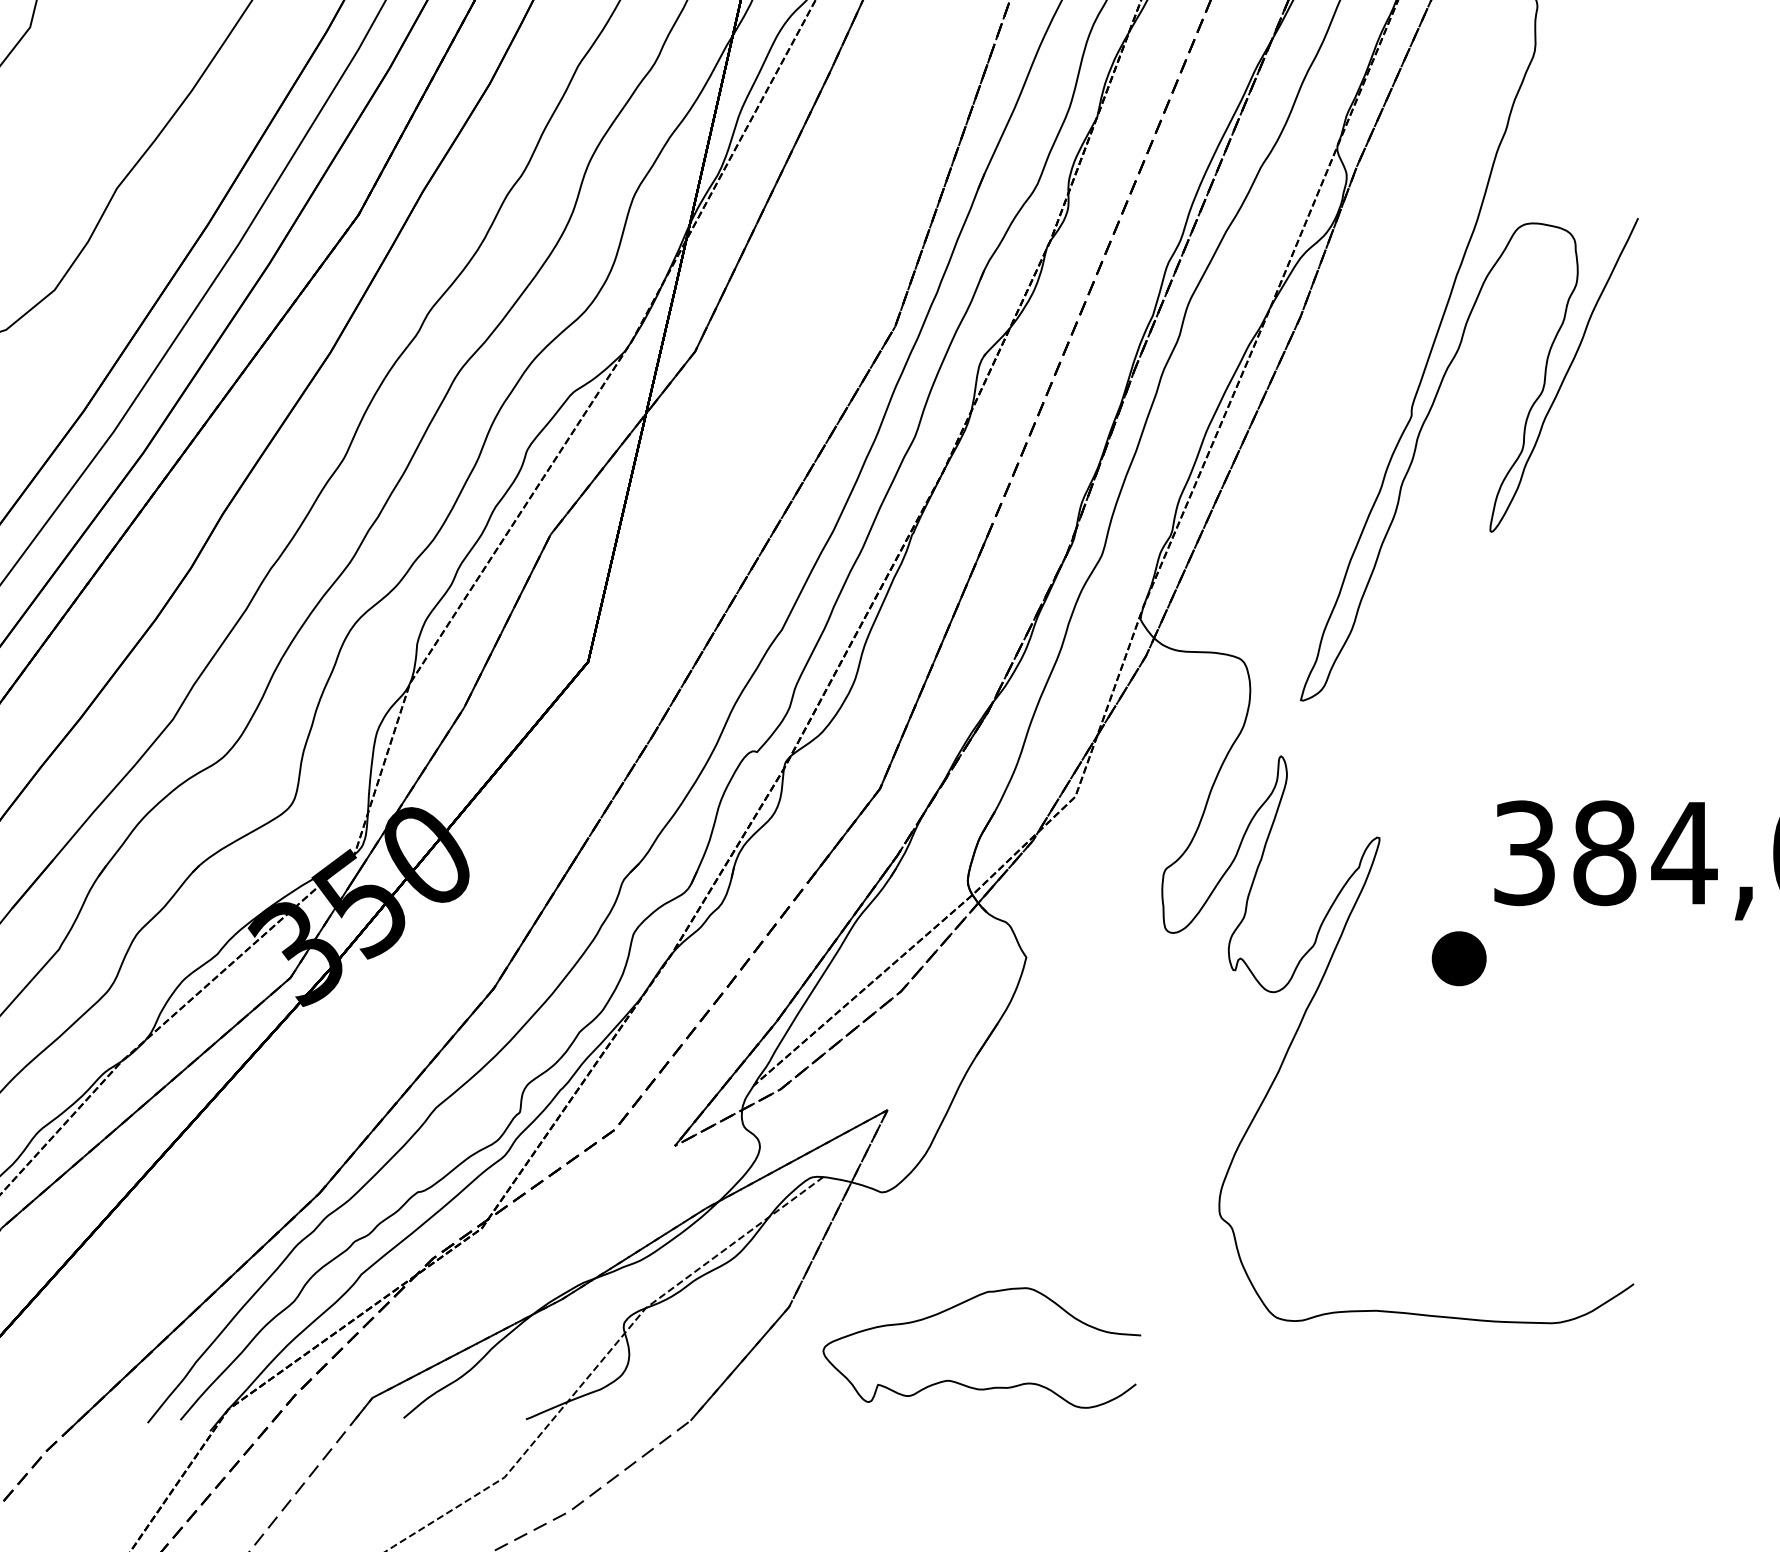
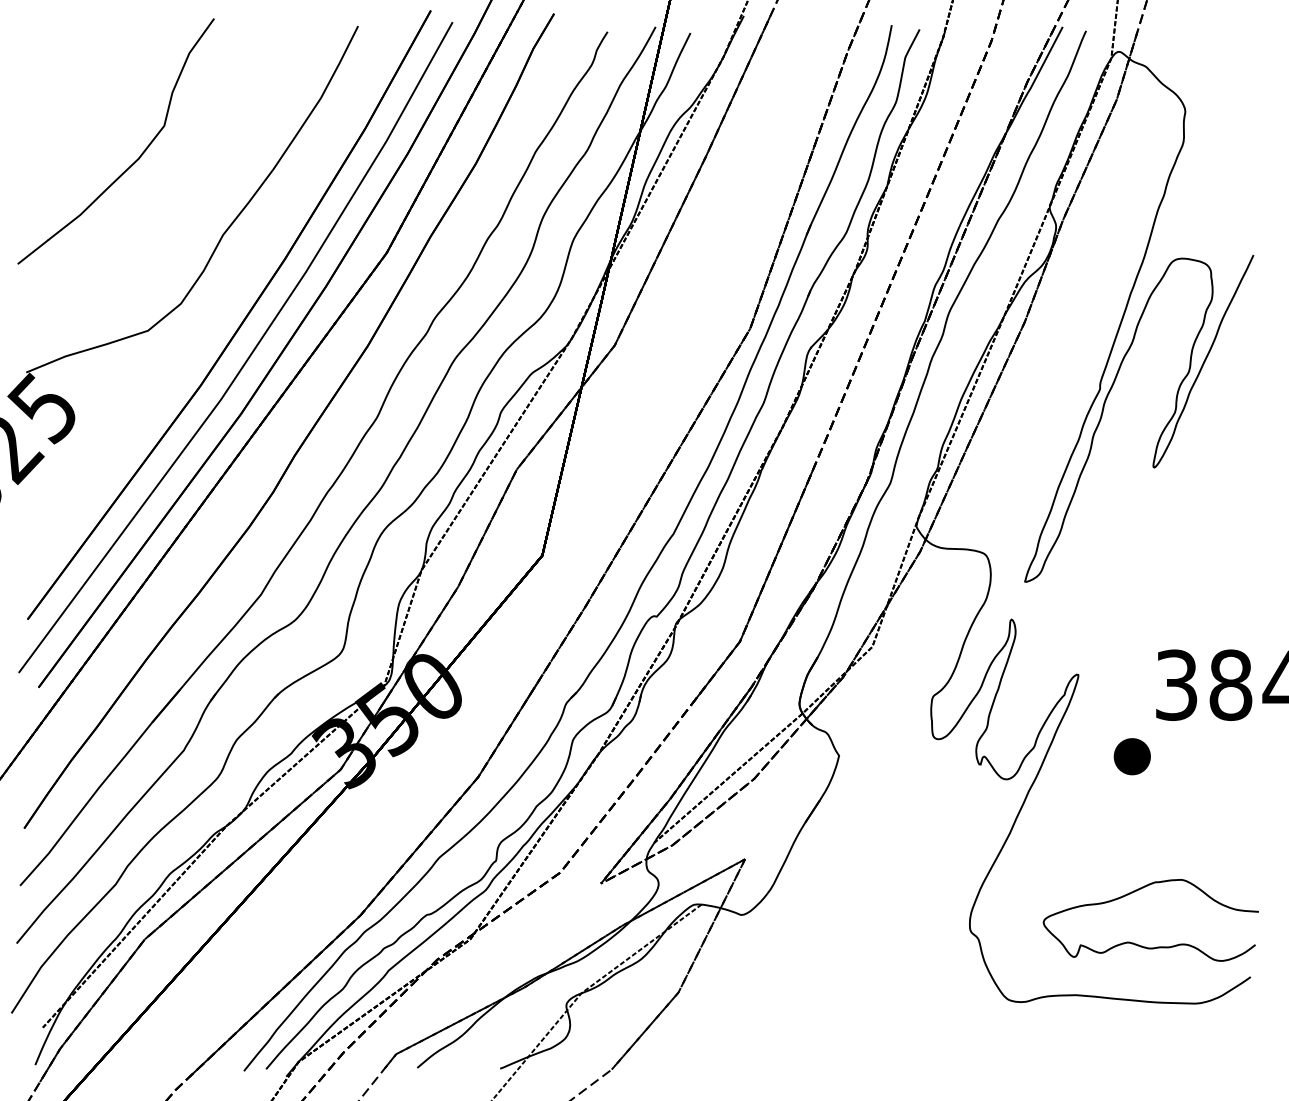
curve: (964, 1383) -> (1139, 944), moved

